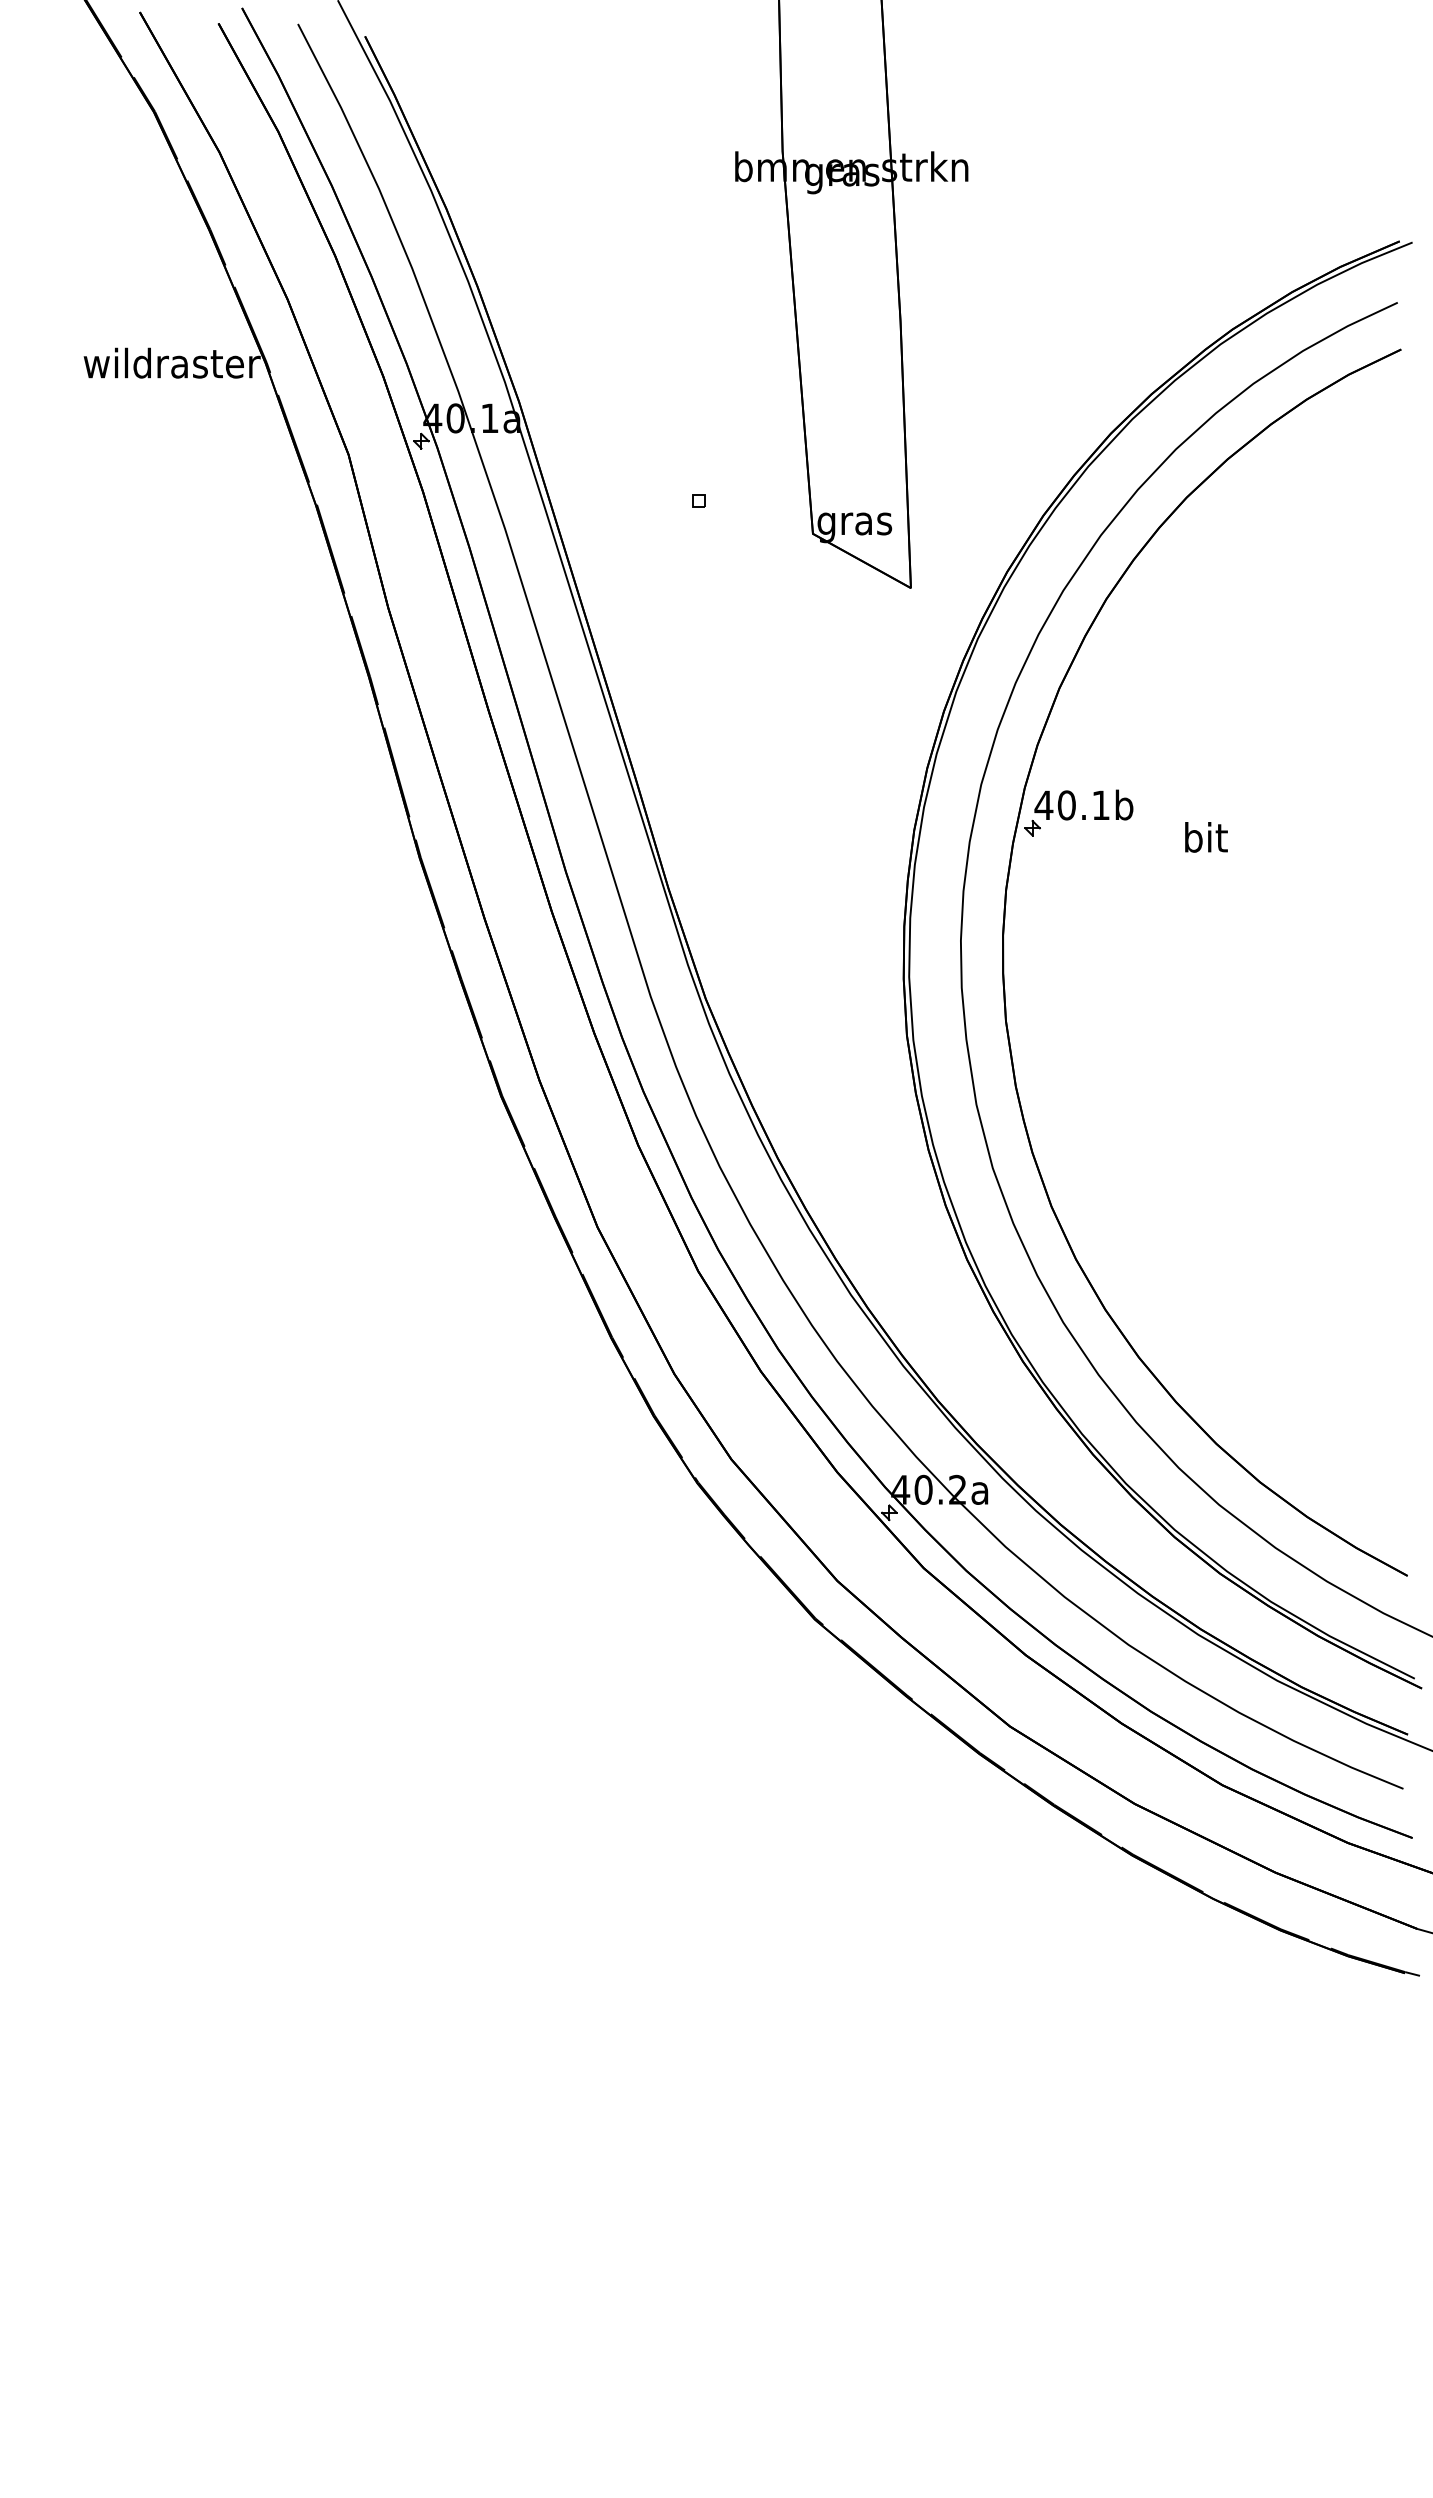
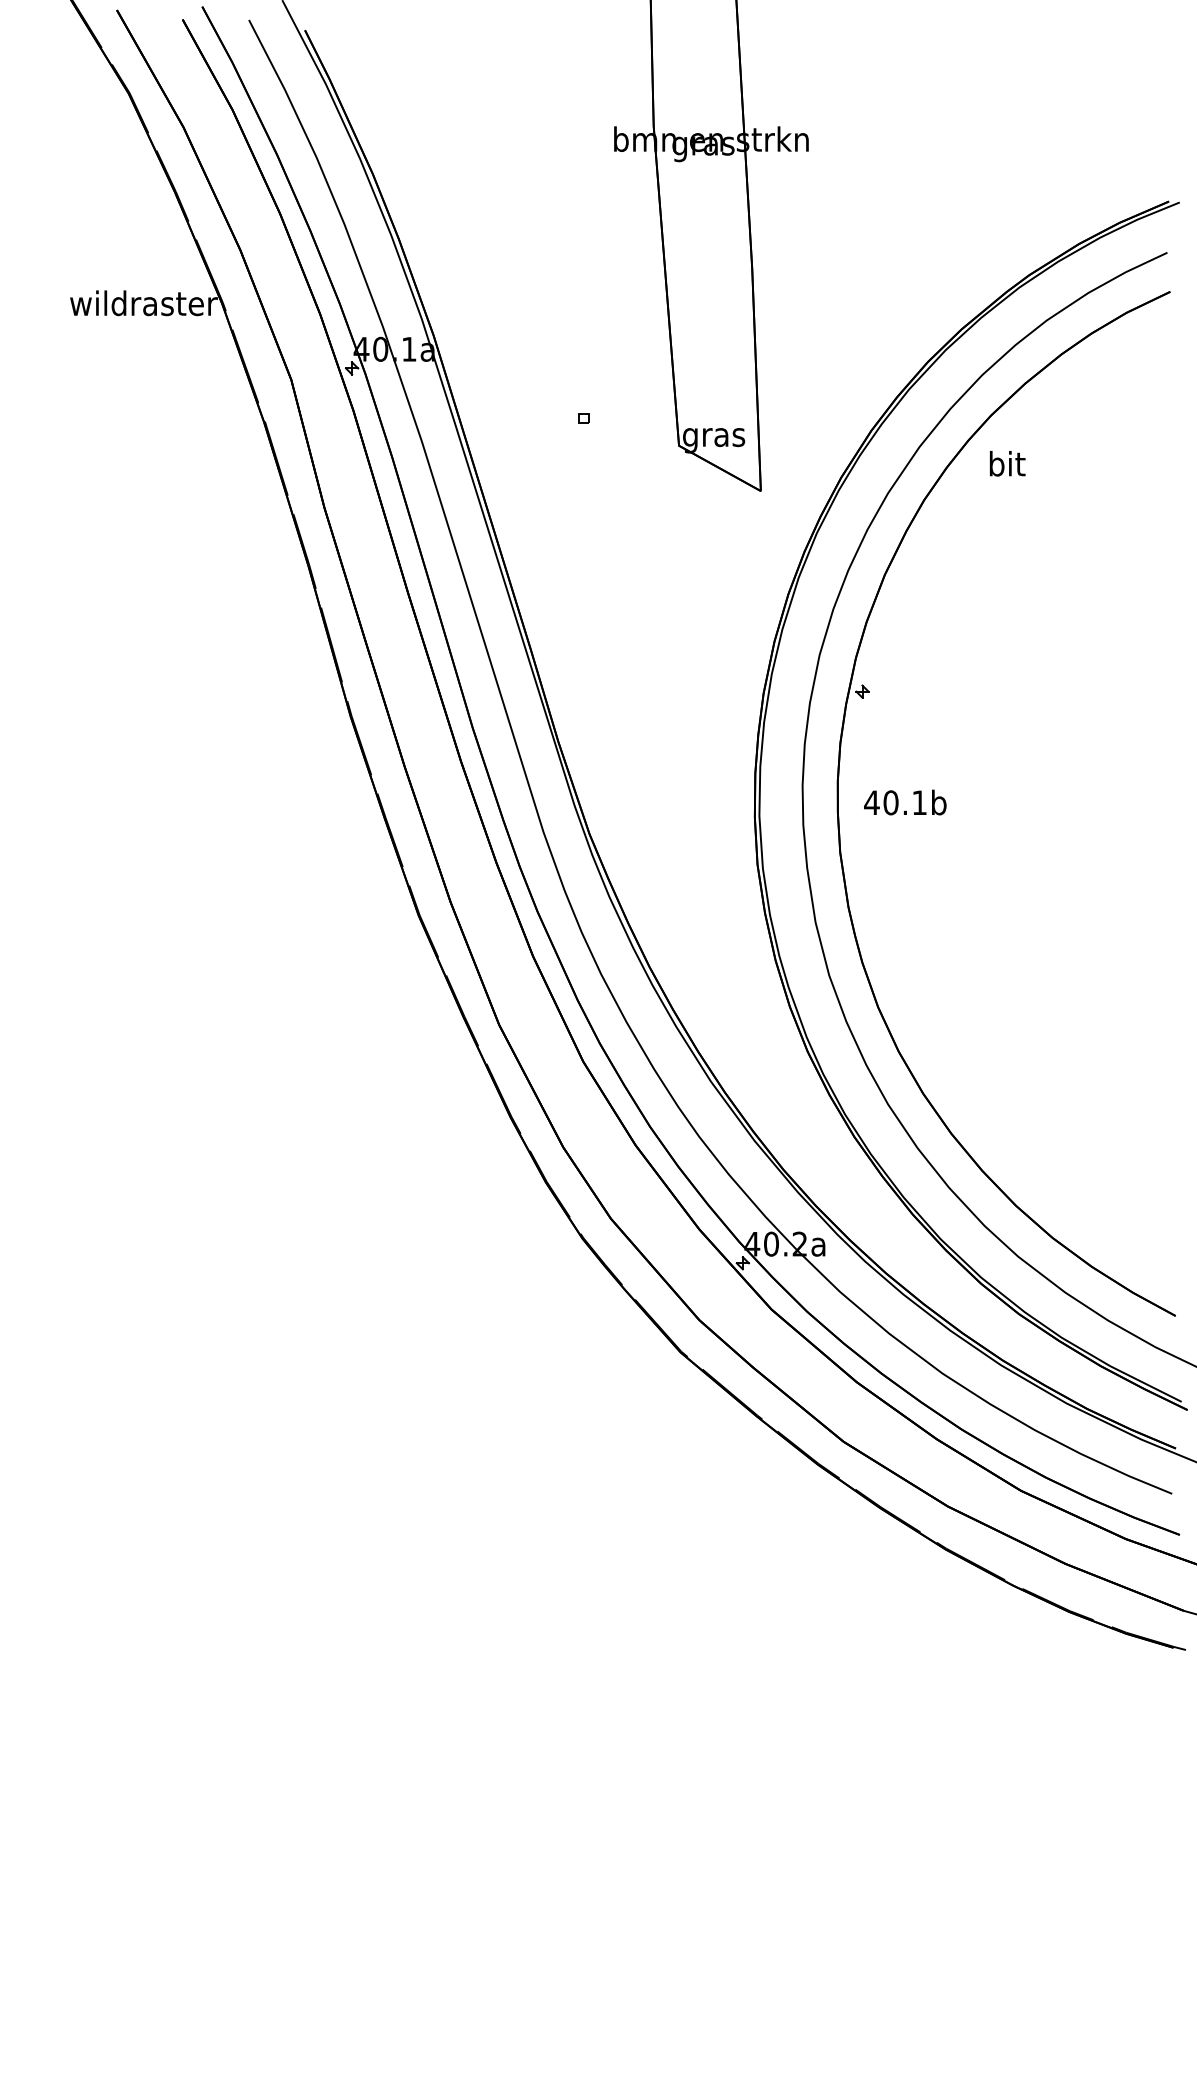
text: (1083, 804) -> (904, 802), moved
text: (1206, 837) -> (1007, 463), moved

